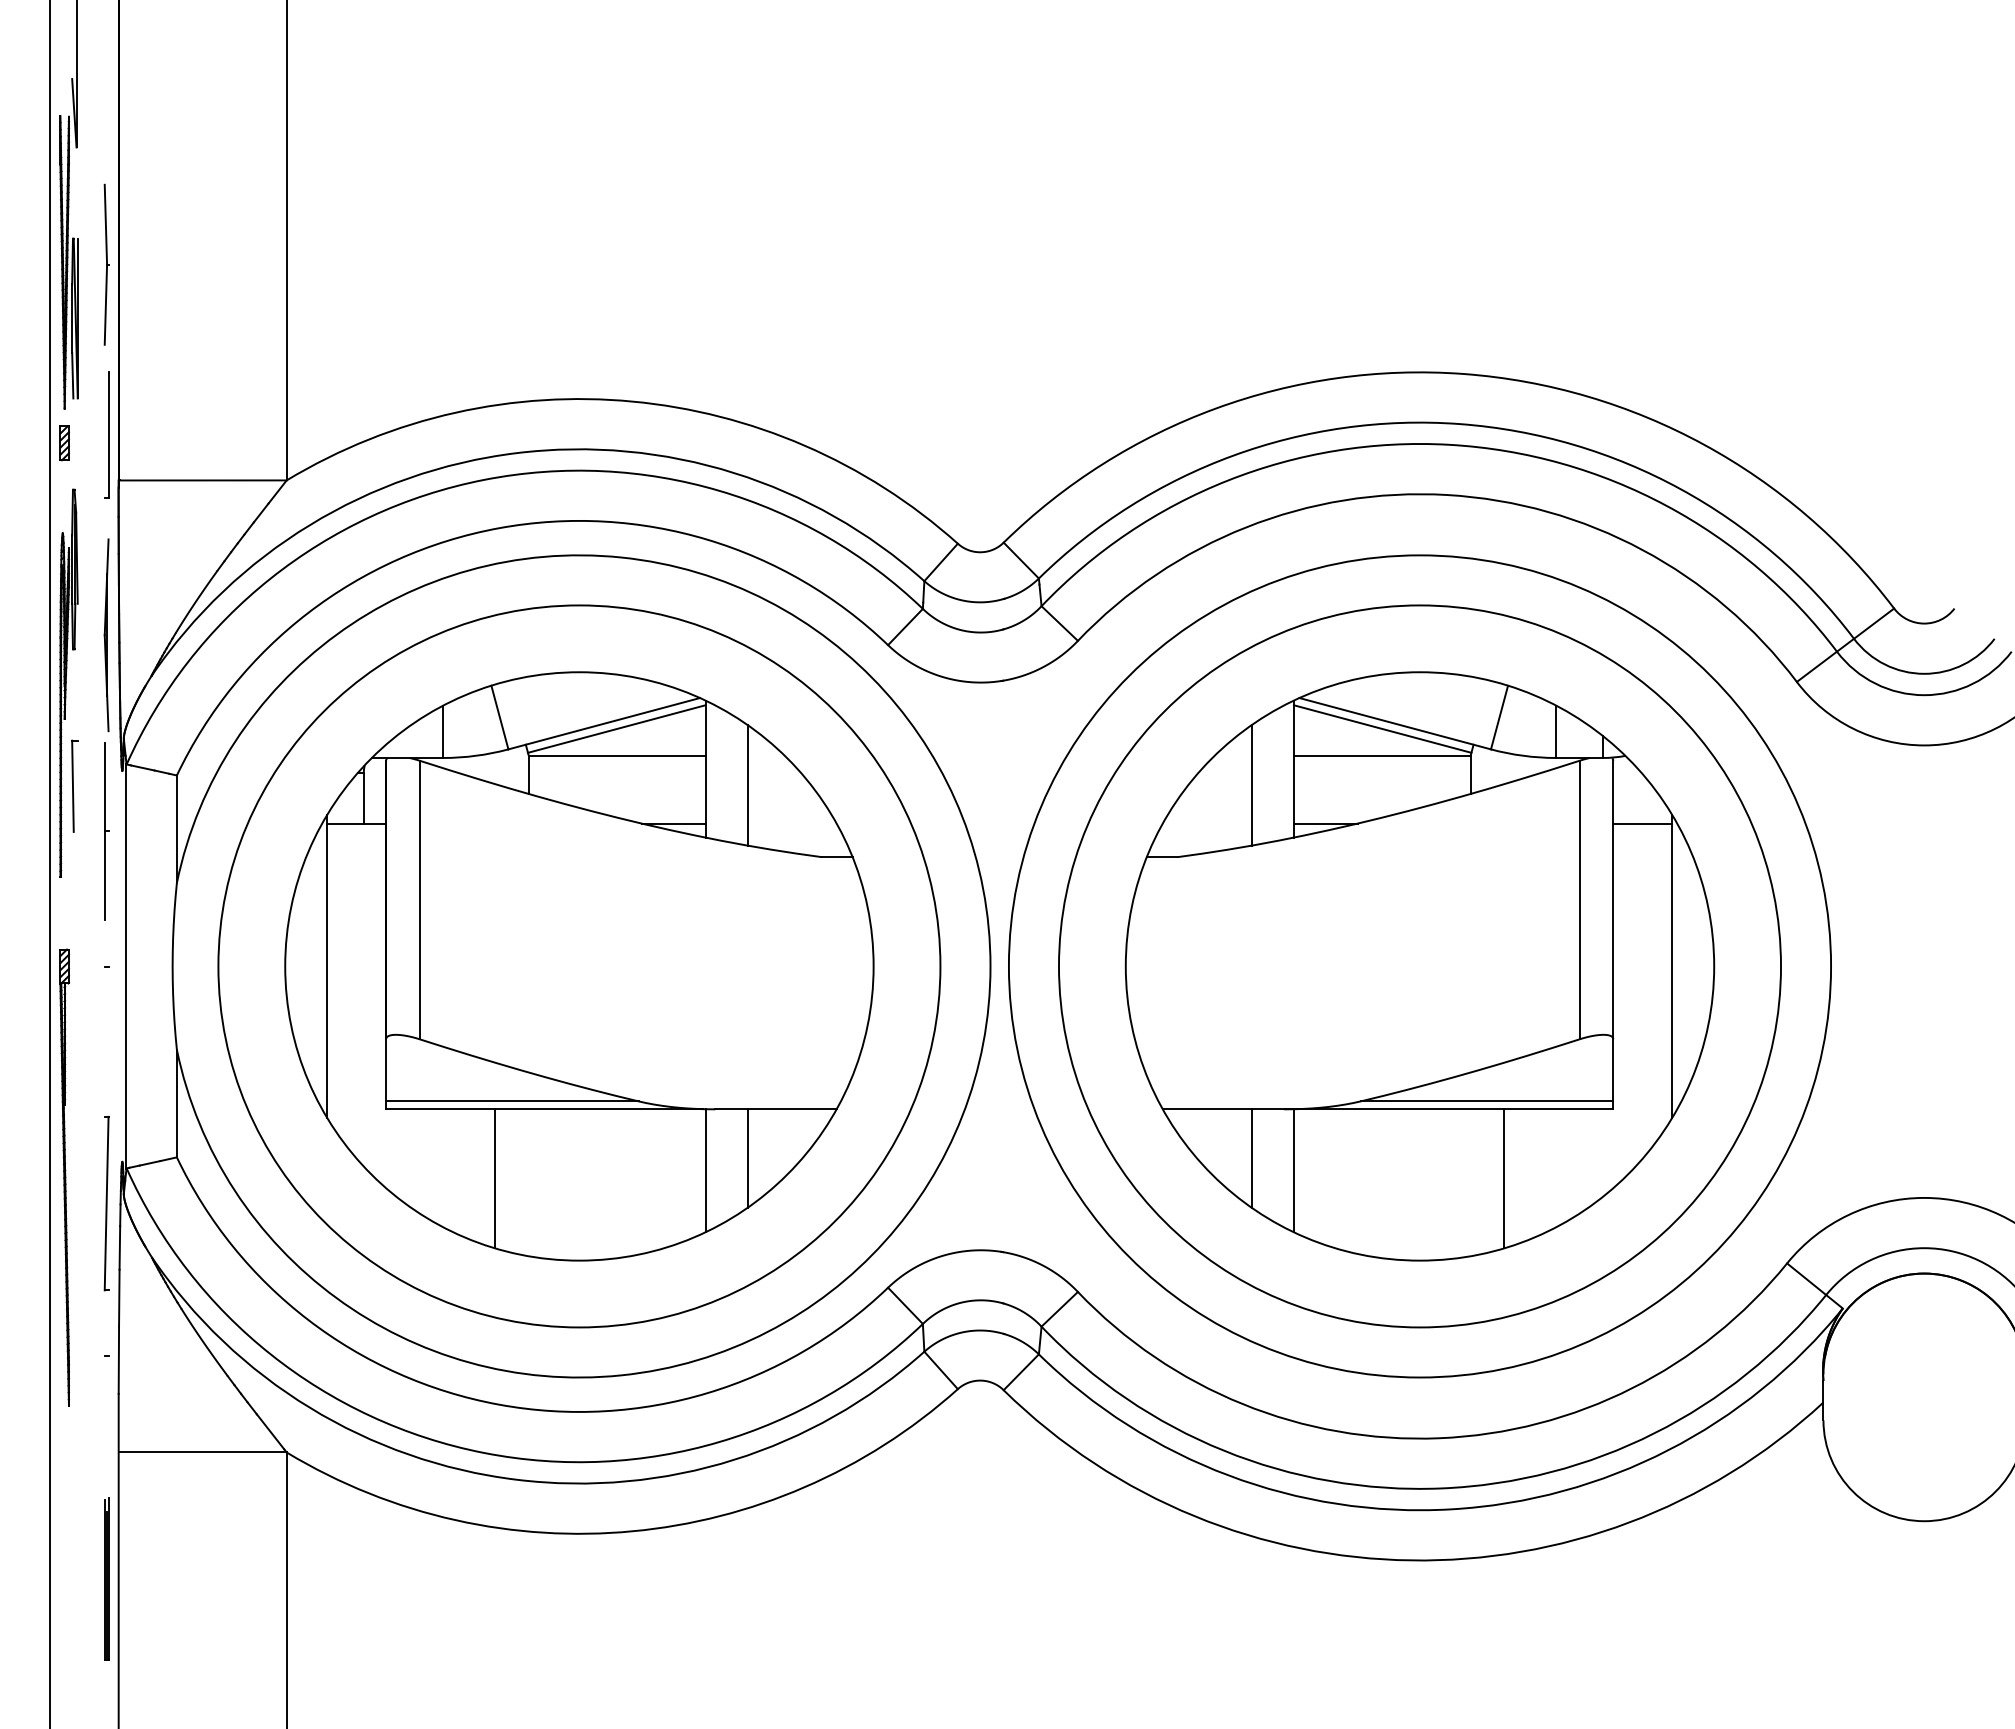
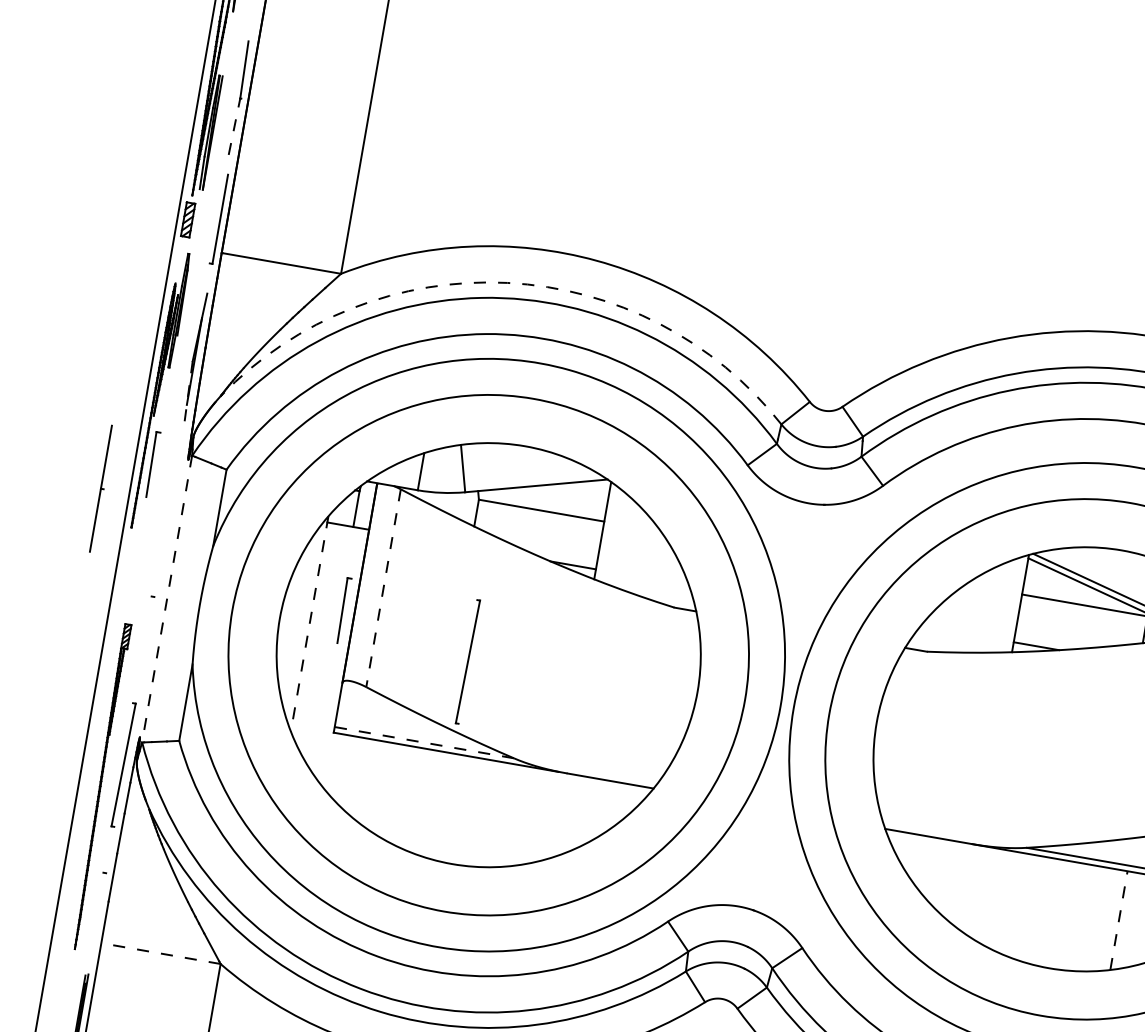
line: (105, 304) -> (234, 126), solid -> dashed
part: (64, 443) -> (187, 220), size x1.4
arc: (516, 453) -> (507, 283), solid -> dashed
line: (106, 683) -> (187, 395), solid -> dashed
line: (616, 728) -> (544, 490), removed
line: (747, 785) -> (630, 547), removed
line: (1251, 785) -> (988, 609), removed
part: (106, 831) -> (102, 488), moved
line: (419, 900) -> (383, 588), solid -> dashed
part: (370, 939) -> (343, 610), added
line: (126, 966) -> (167, 599), solid -> dashed
line: (327, 966) -> (309, 624), solid -> dashed
part: (552, 980) -> (467, 661), added
line: (511, 1101) -> (423, 742), solid -> dashed
line: (747, 1158) -> (584, 812), removed
line: (1251, 1158) -> (942, 874), removed
line: (705, 1170) -> (552, 815), removed
line: (1293, 1170) -> (970, 888), removed
part: (64, 1177) -> (100, 786), moved
line: (495, 1178) -> (402, 795), removed
line: (1504, 1178) -> (1119, 920), solid -> dashed
line: (202, 1452) -> (160, 953), solid -> dashed

